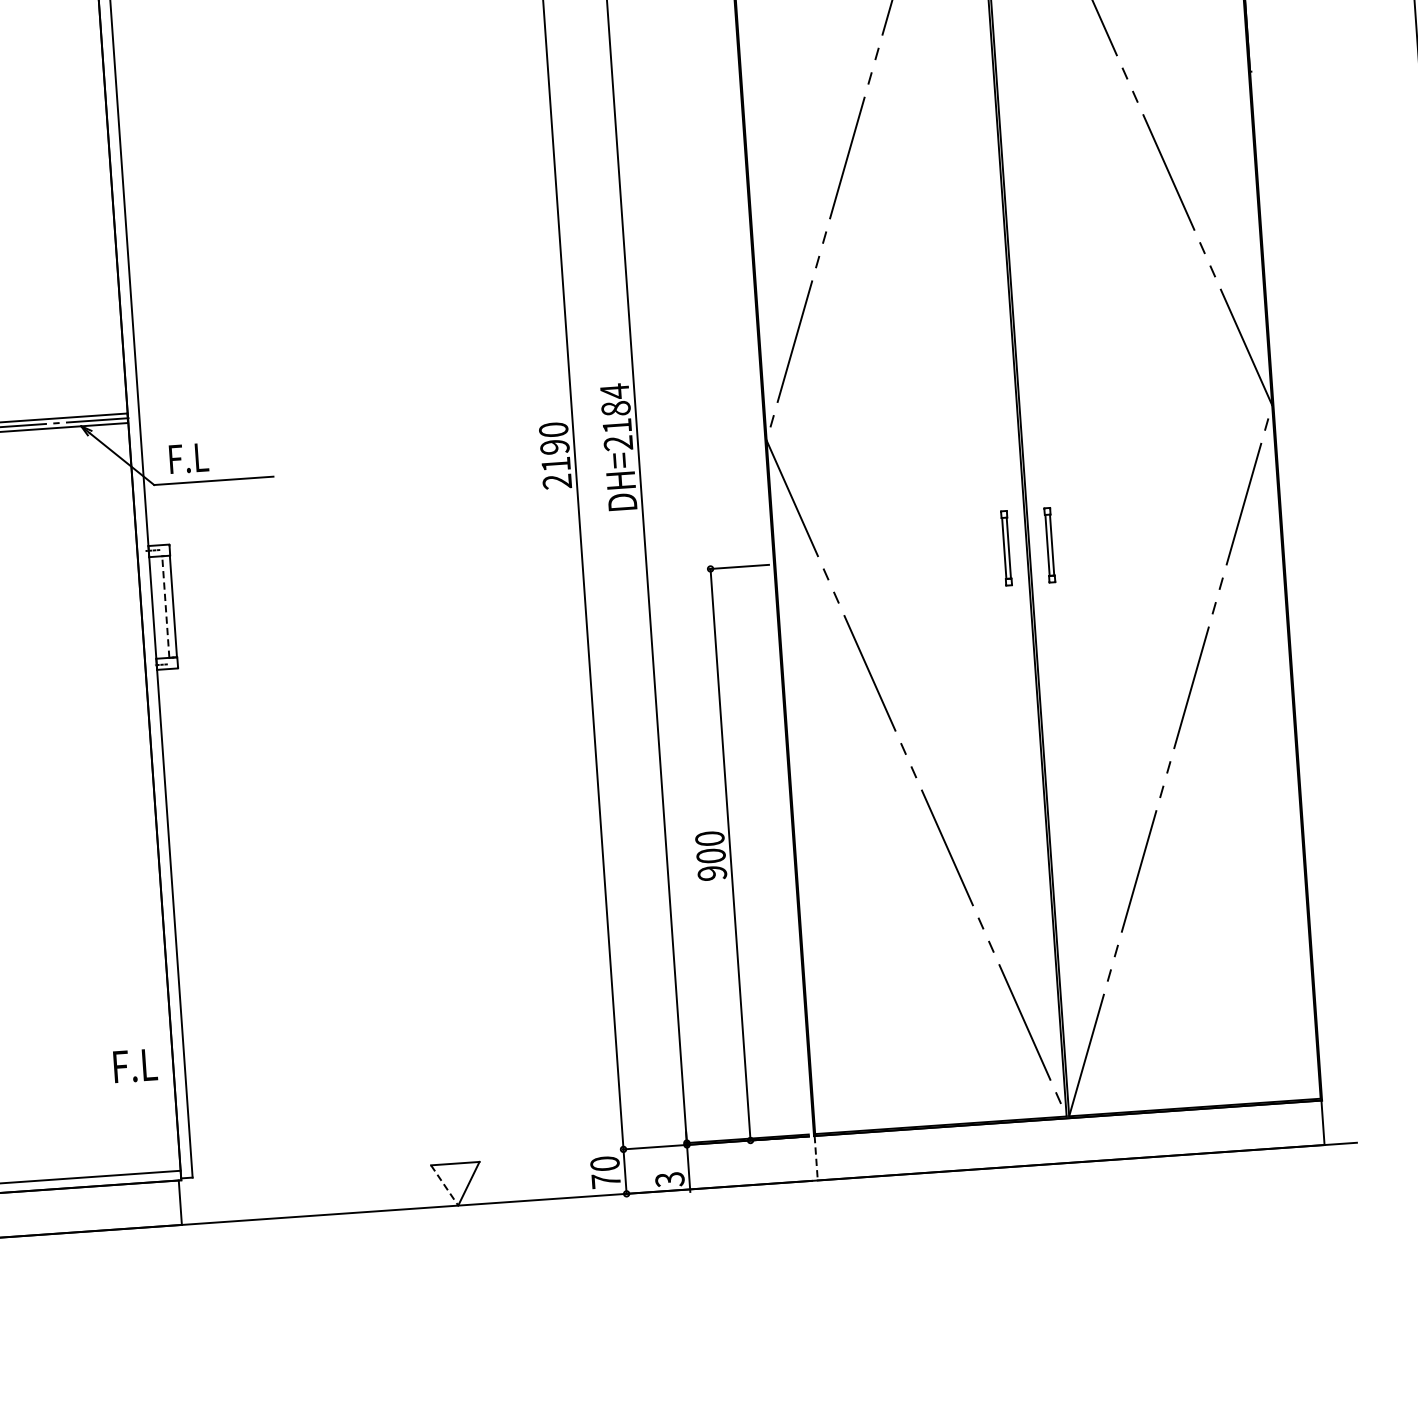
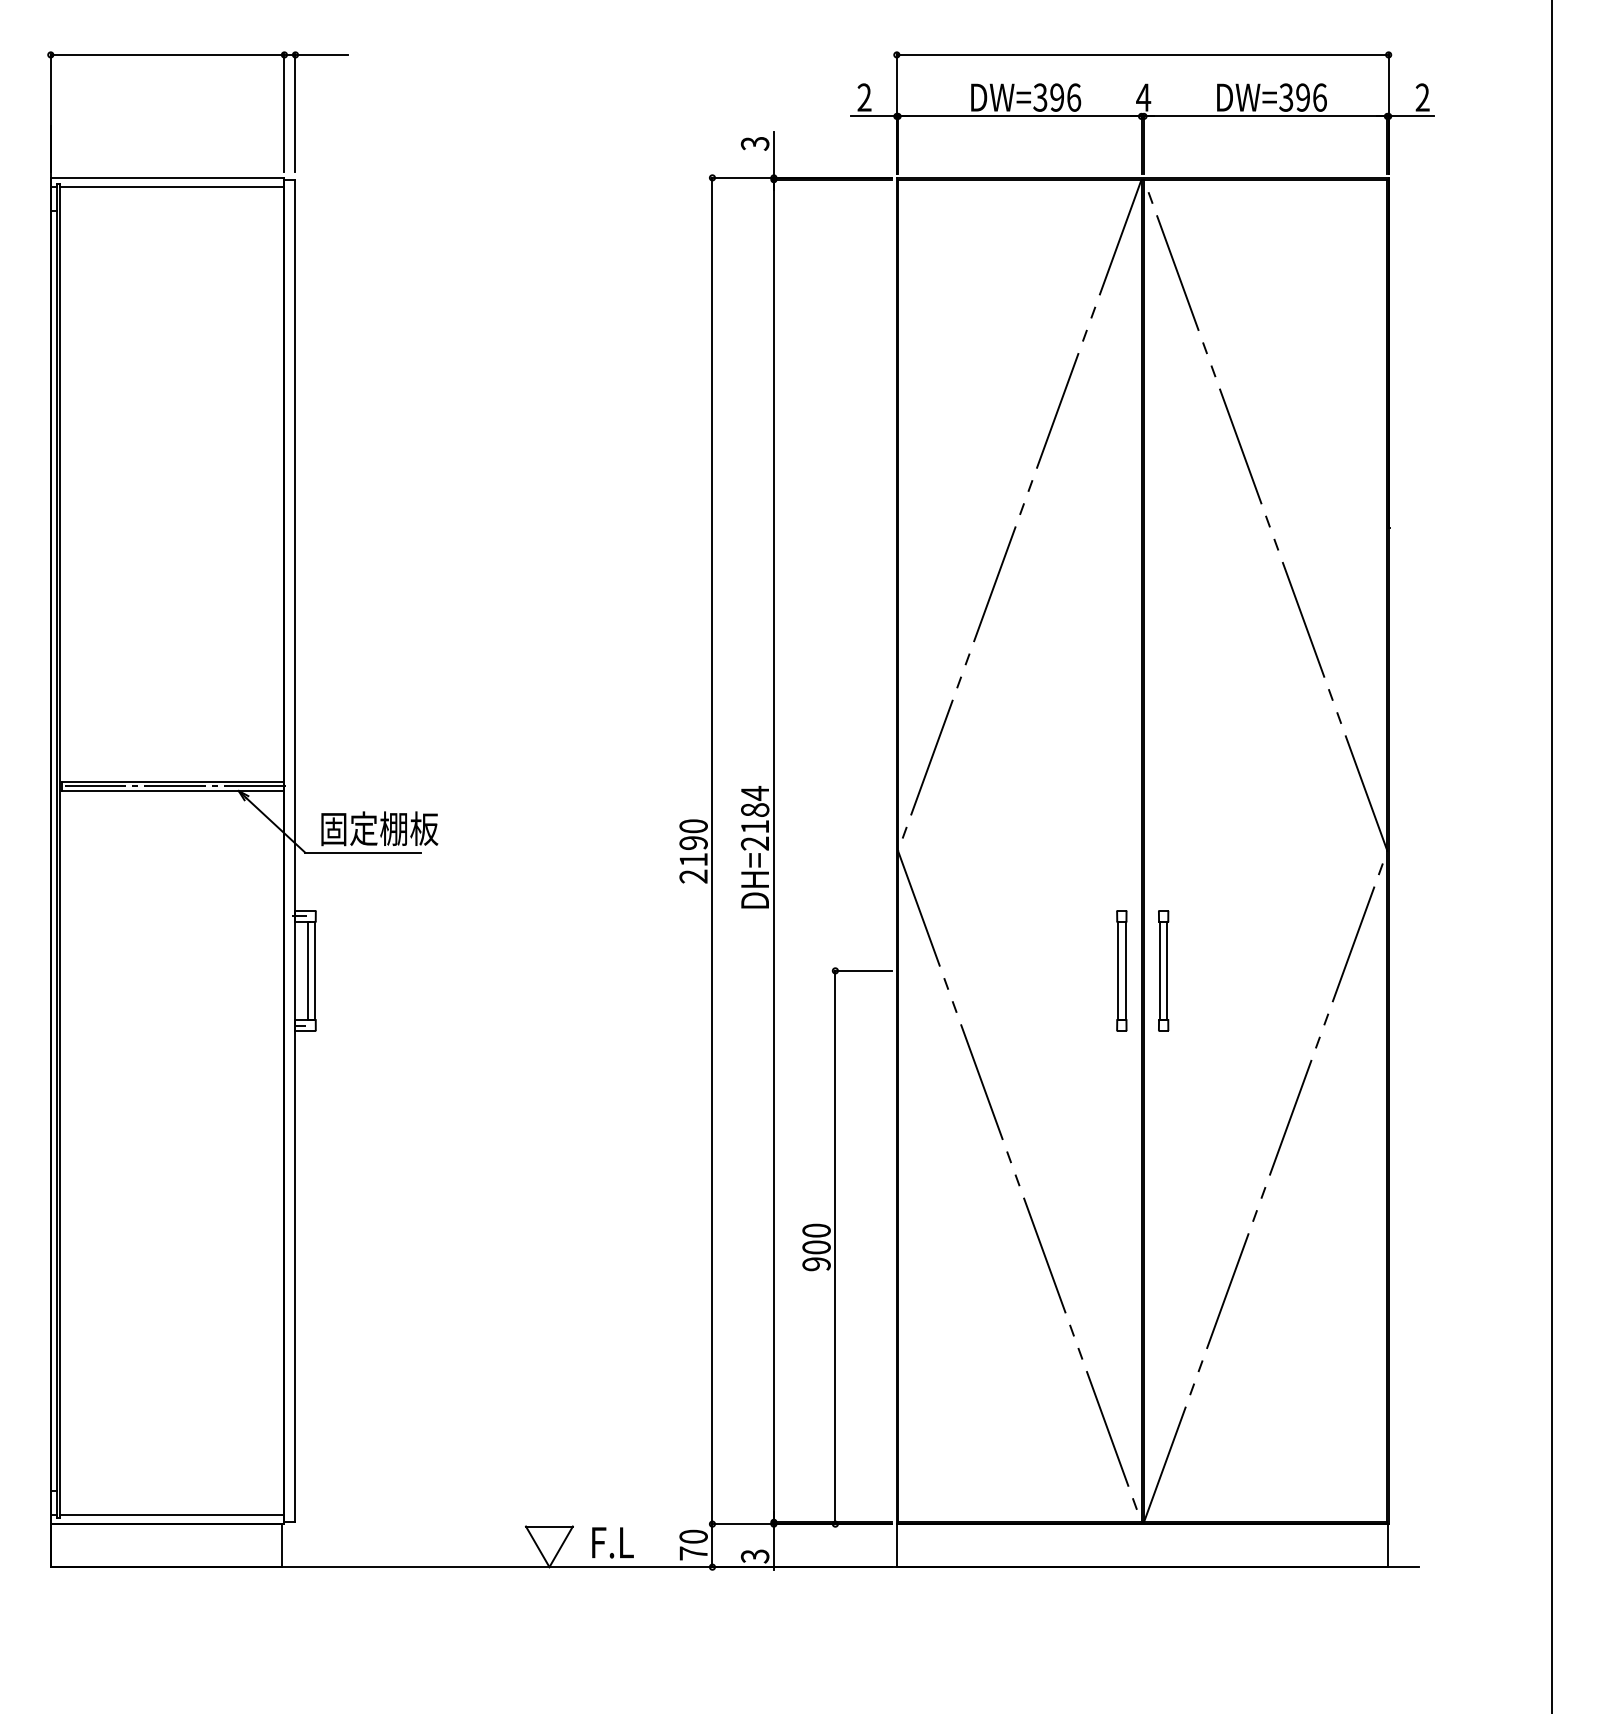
text: (229, 454) -> (379, 828), F.L -> 固定棚板
part: (1049, 544) -> (1163, 970), size x1.67
part: (1006, 547) -> (1121, 970), size x1.67
line: (166, 606) -> (308, 970), dashed -> solid
text: (134, 1065) -> (612, 1542), moved
line: (816, 1158) -> (897, 1545), dashed -> solid
line: (444, 1186) -> (537, 1547), dashed -> solid

